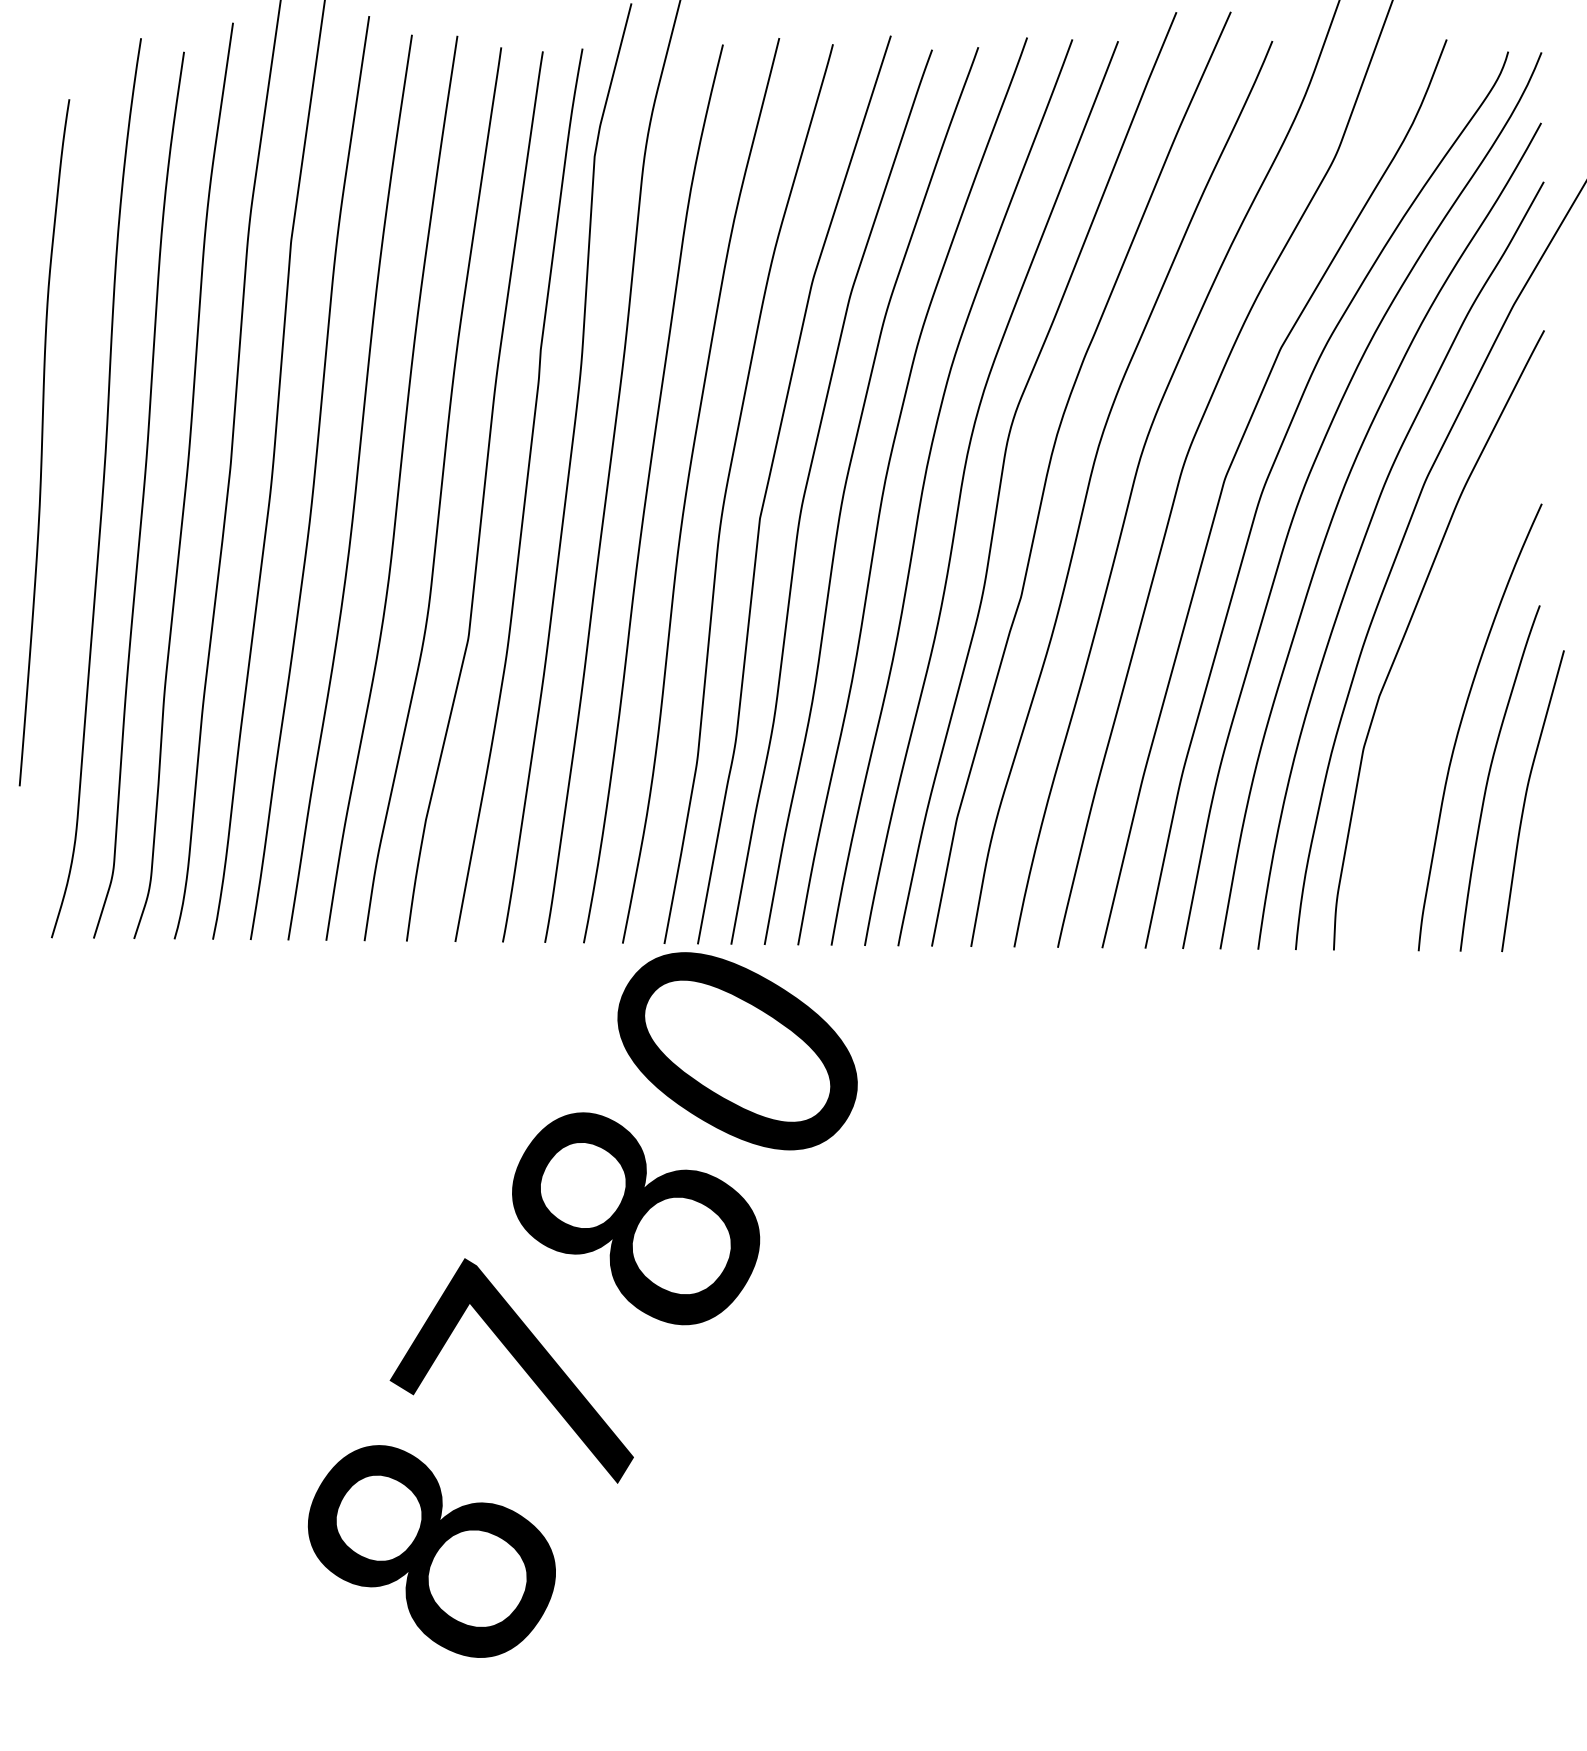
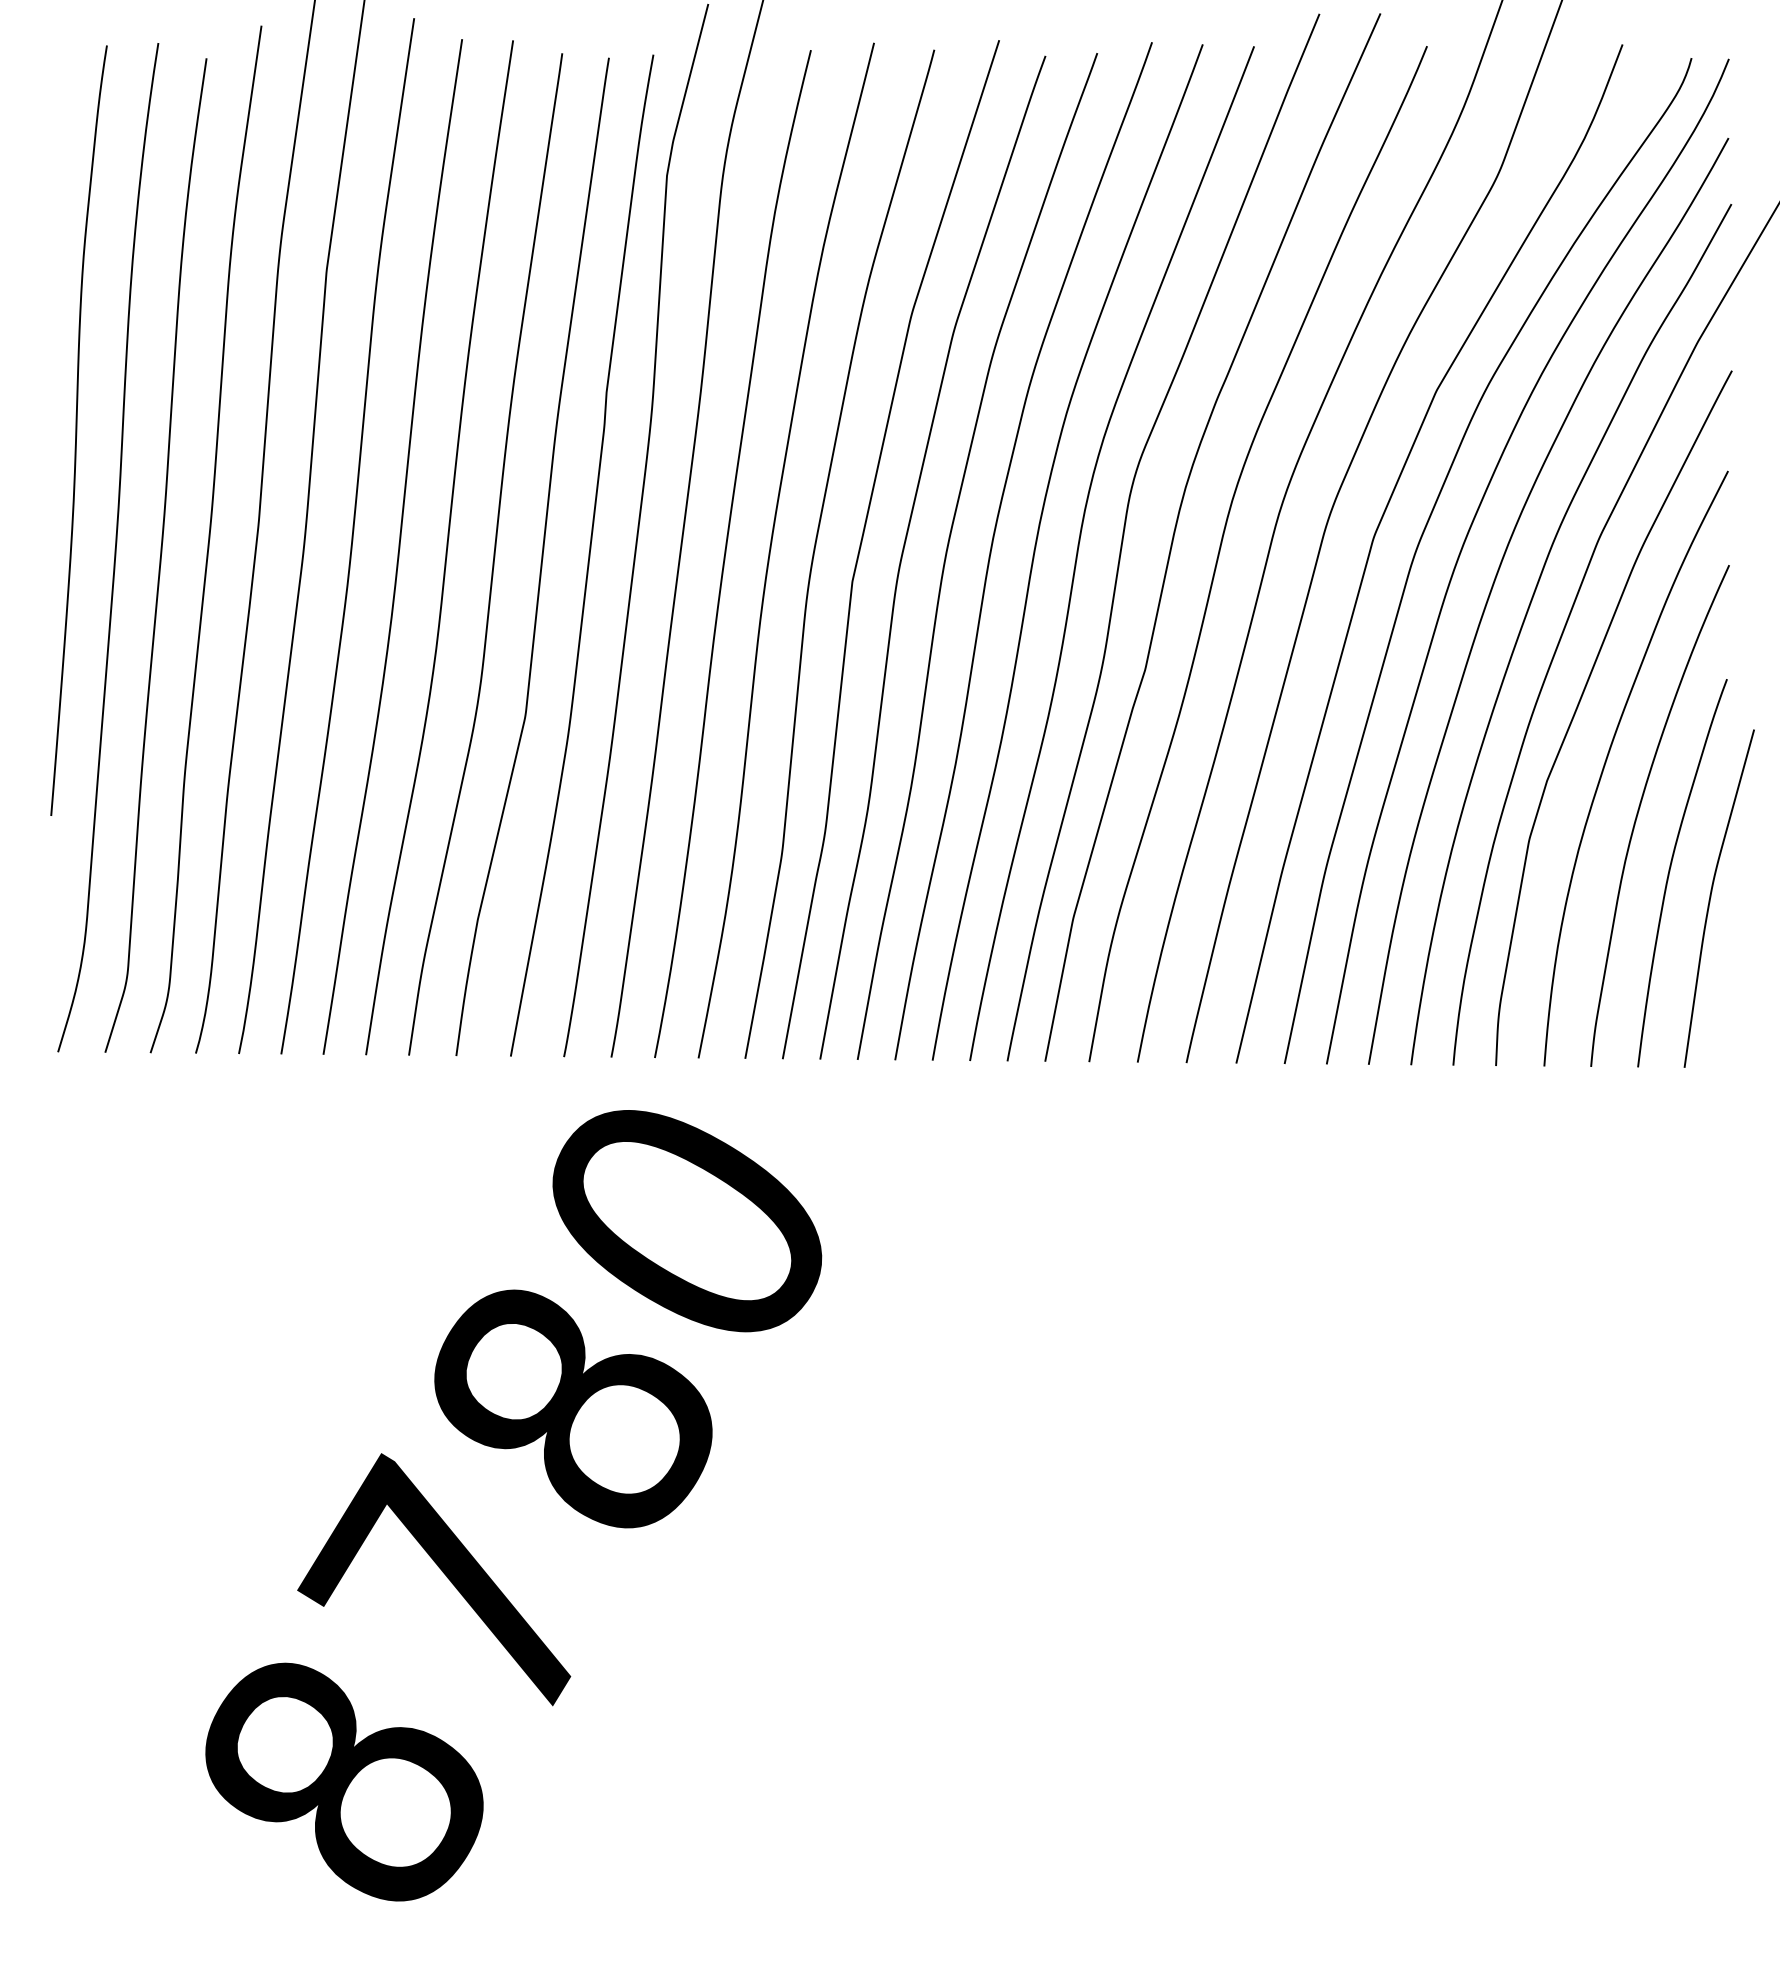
curve: (43, 442) -> (77, 430), moved
curve: (1433, 677) -> (1607, 760), added
text: (582, 1304) -> (513, 1505), moved

